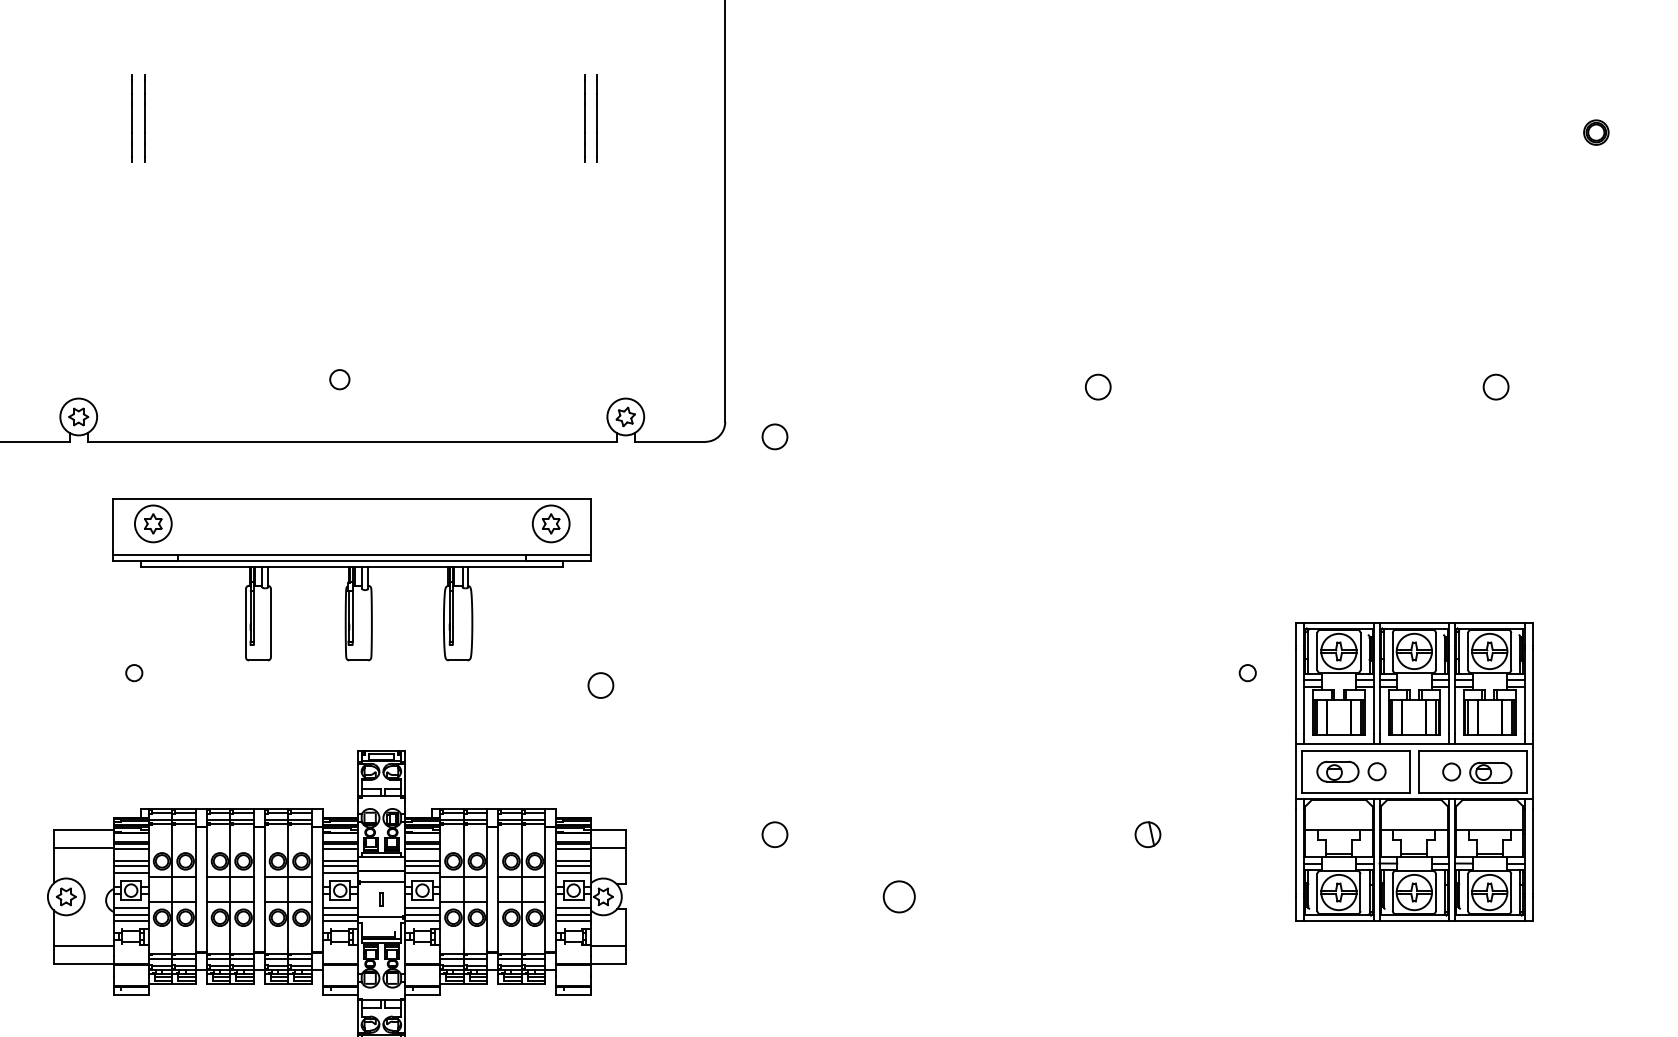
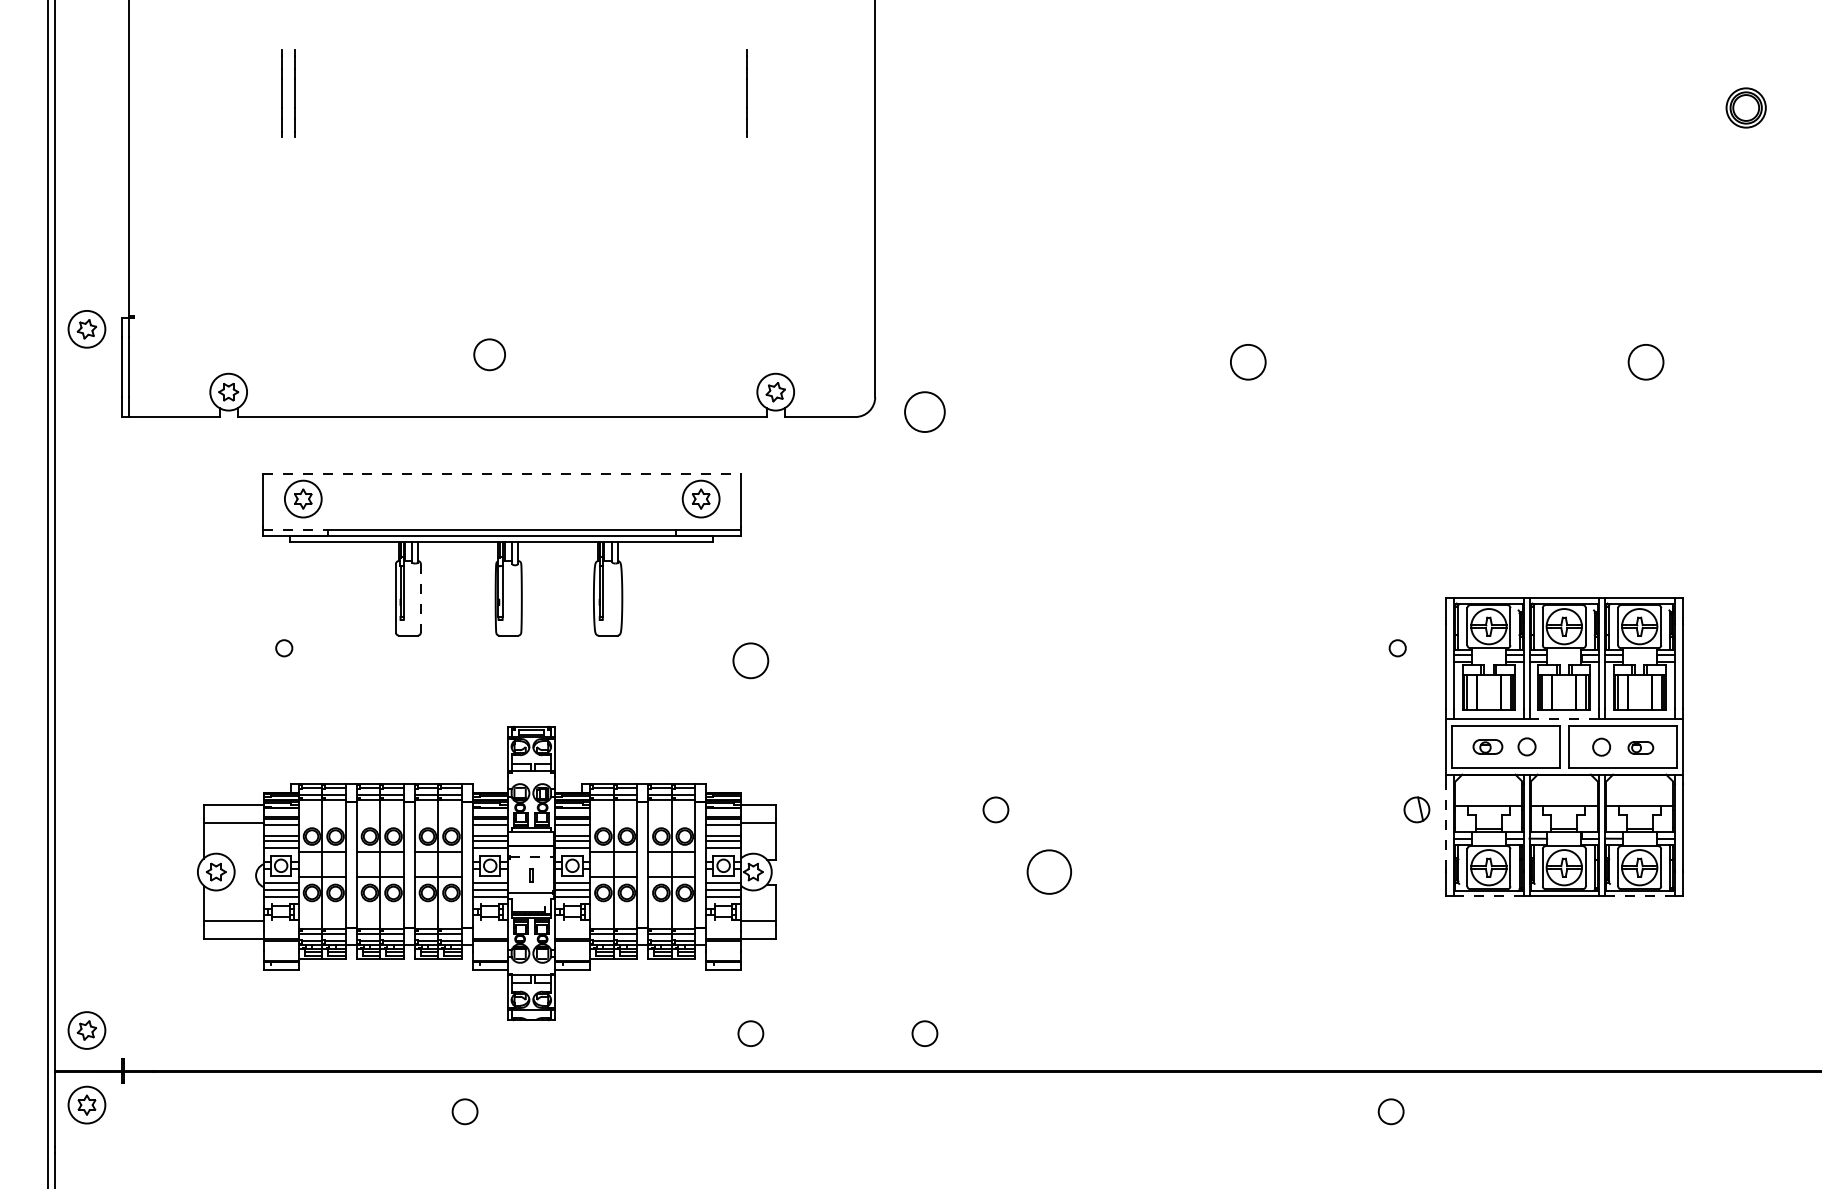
line: (584, 118) -> (734, 93), removed
part: (1596, 132) -> (1746, 107), size x1.6
circle: (339, 379) -> (489, 354), size x1.6
circle: (1097, 387) -> (1247, 362), size x1.4
circle: (1495, 387) -> (1645, 362), size x1.4
circle: (774, 436) -> (924, 411), size x1.6
line: (352, 499) -> (502, 474), solid -> dashed
line: (145, 555) -> (295, 530), solid -> dashed
line: (270, 623) -> (420, 598), solid -> dashed
circle: (600, 685) -> (750, 660), size x1.4
line: (1414, 744) -> (1564, 719), solid -> dashed
part: (1337, 771) -> (1487, 746), size x0.7
part: (1490, 772) -> (1640, 747), size x0.6
circle: (774, 834) -> (995, 809), moved
part: (1147, 834) -> (1416, 809), moved
line: (1295, 852) -> (1445, 827), solid -> dashed
line: (382, 882) -> (532, 857), solid -> dashed
circle: (898, 896) -> (1048, 871), size x1.4
line: (1338, 921) -> (1488, 896), solid -> dashed
line: (1489, 921) -> (1639, 896), solid -> dashed

